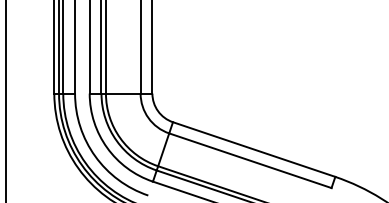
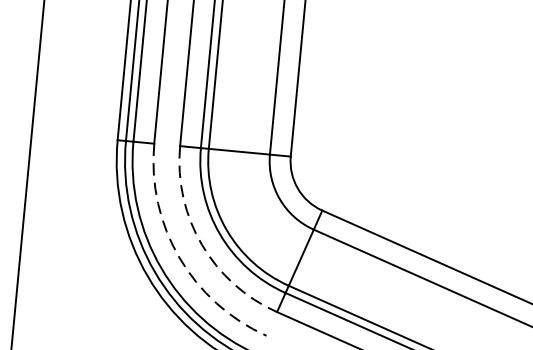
arc: (107, 147) -> (202, 244), solid -> dashed
arc: (95, 156) -> (179, 258), solid -> dashed

